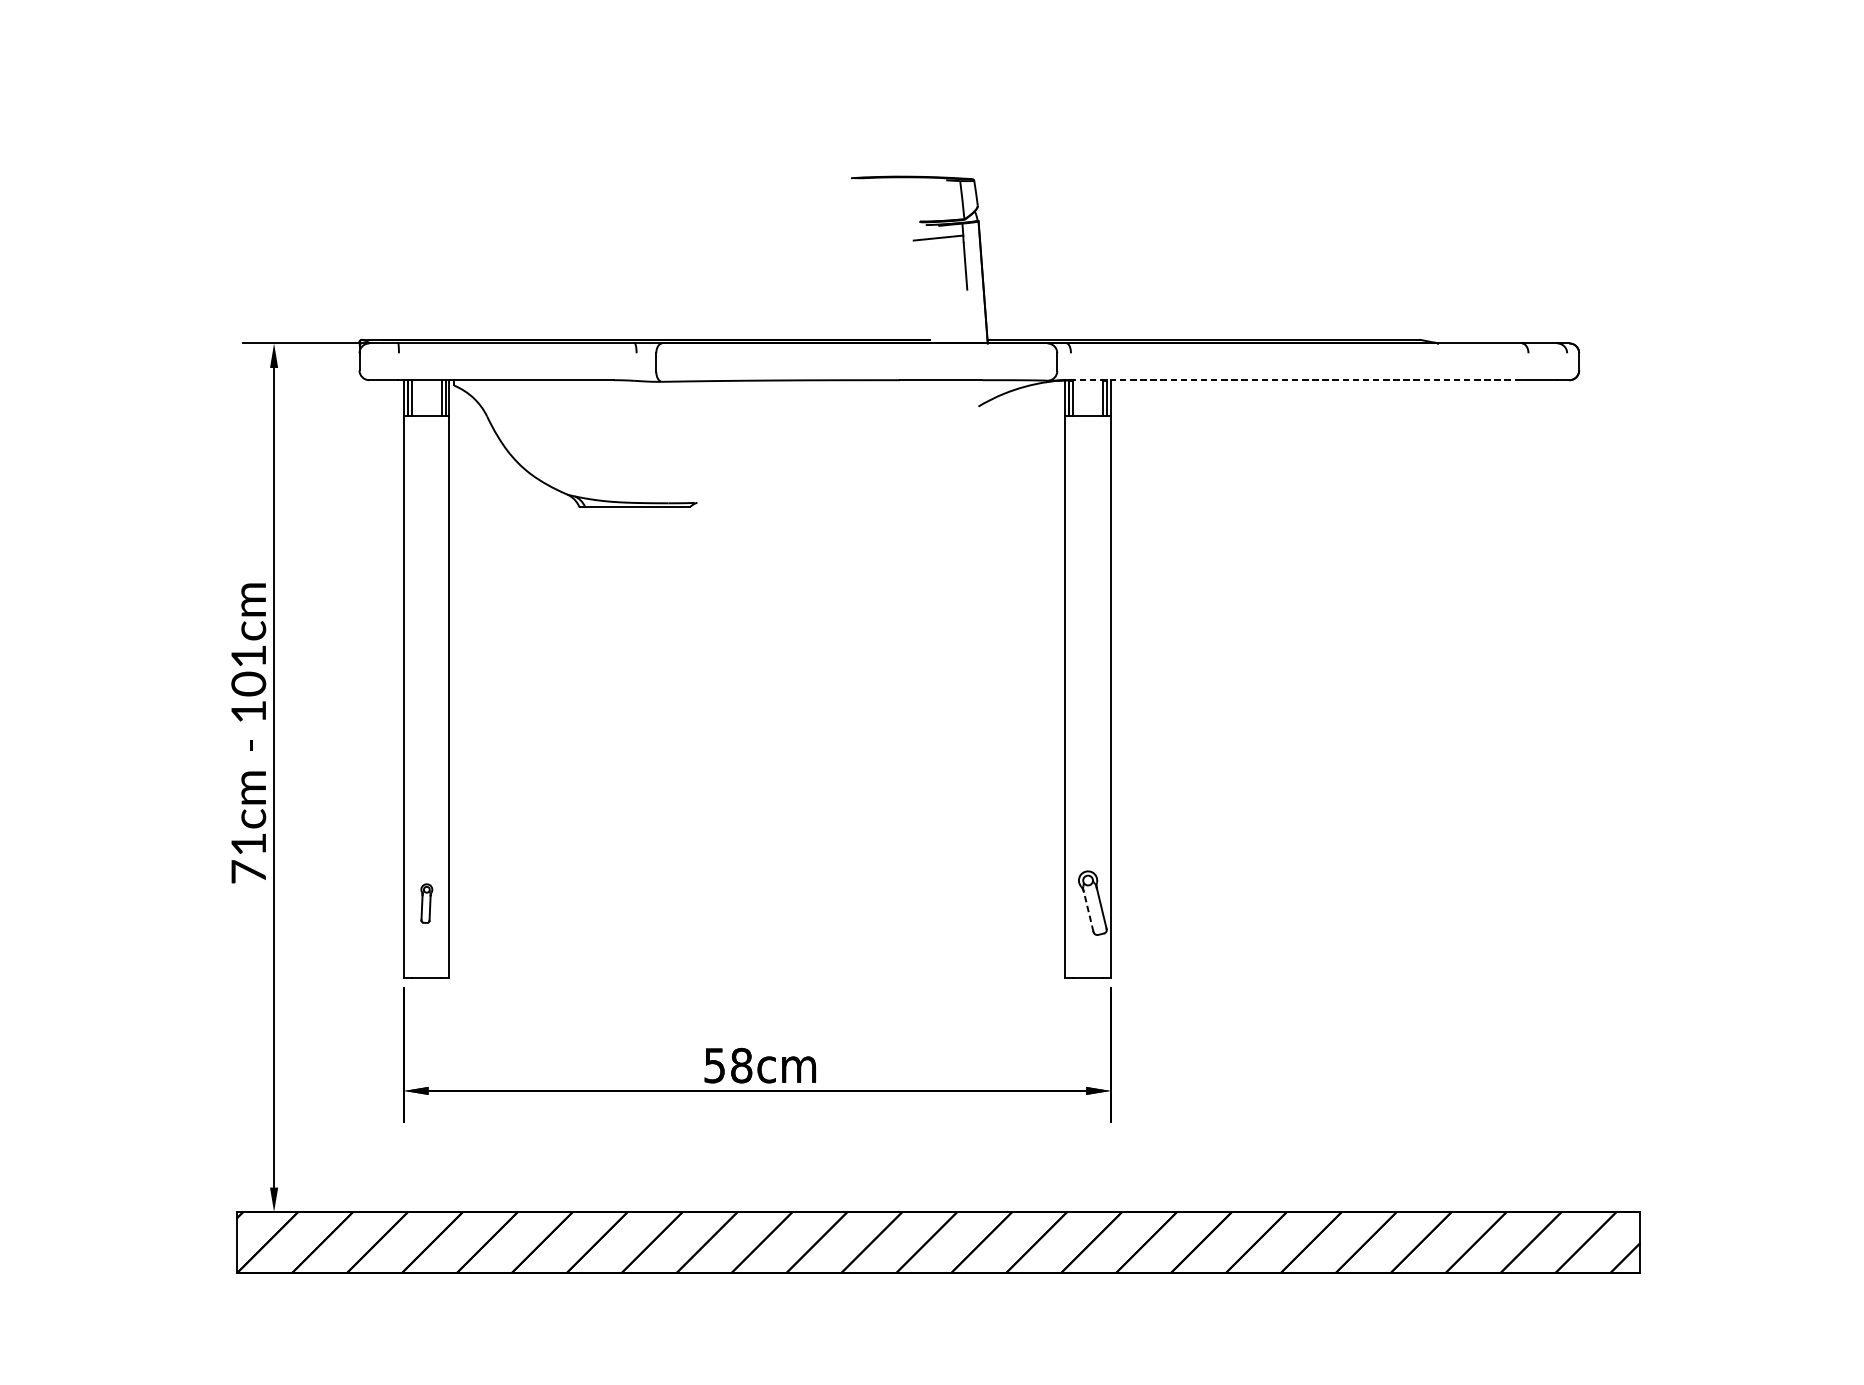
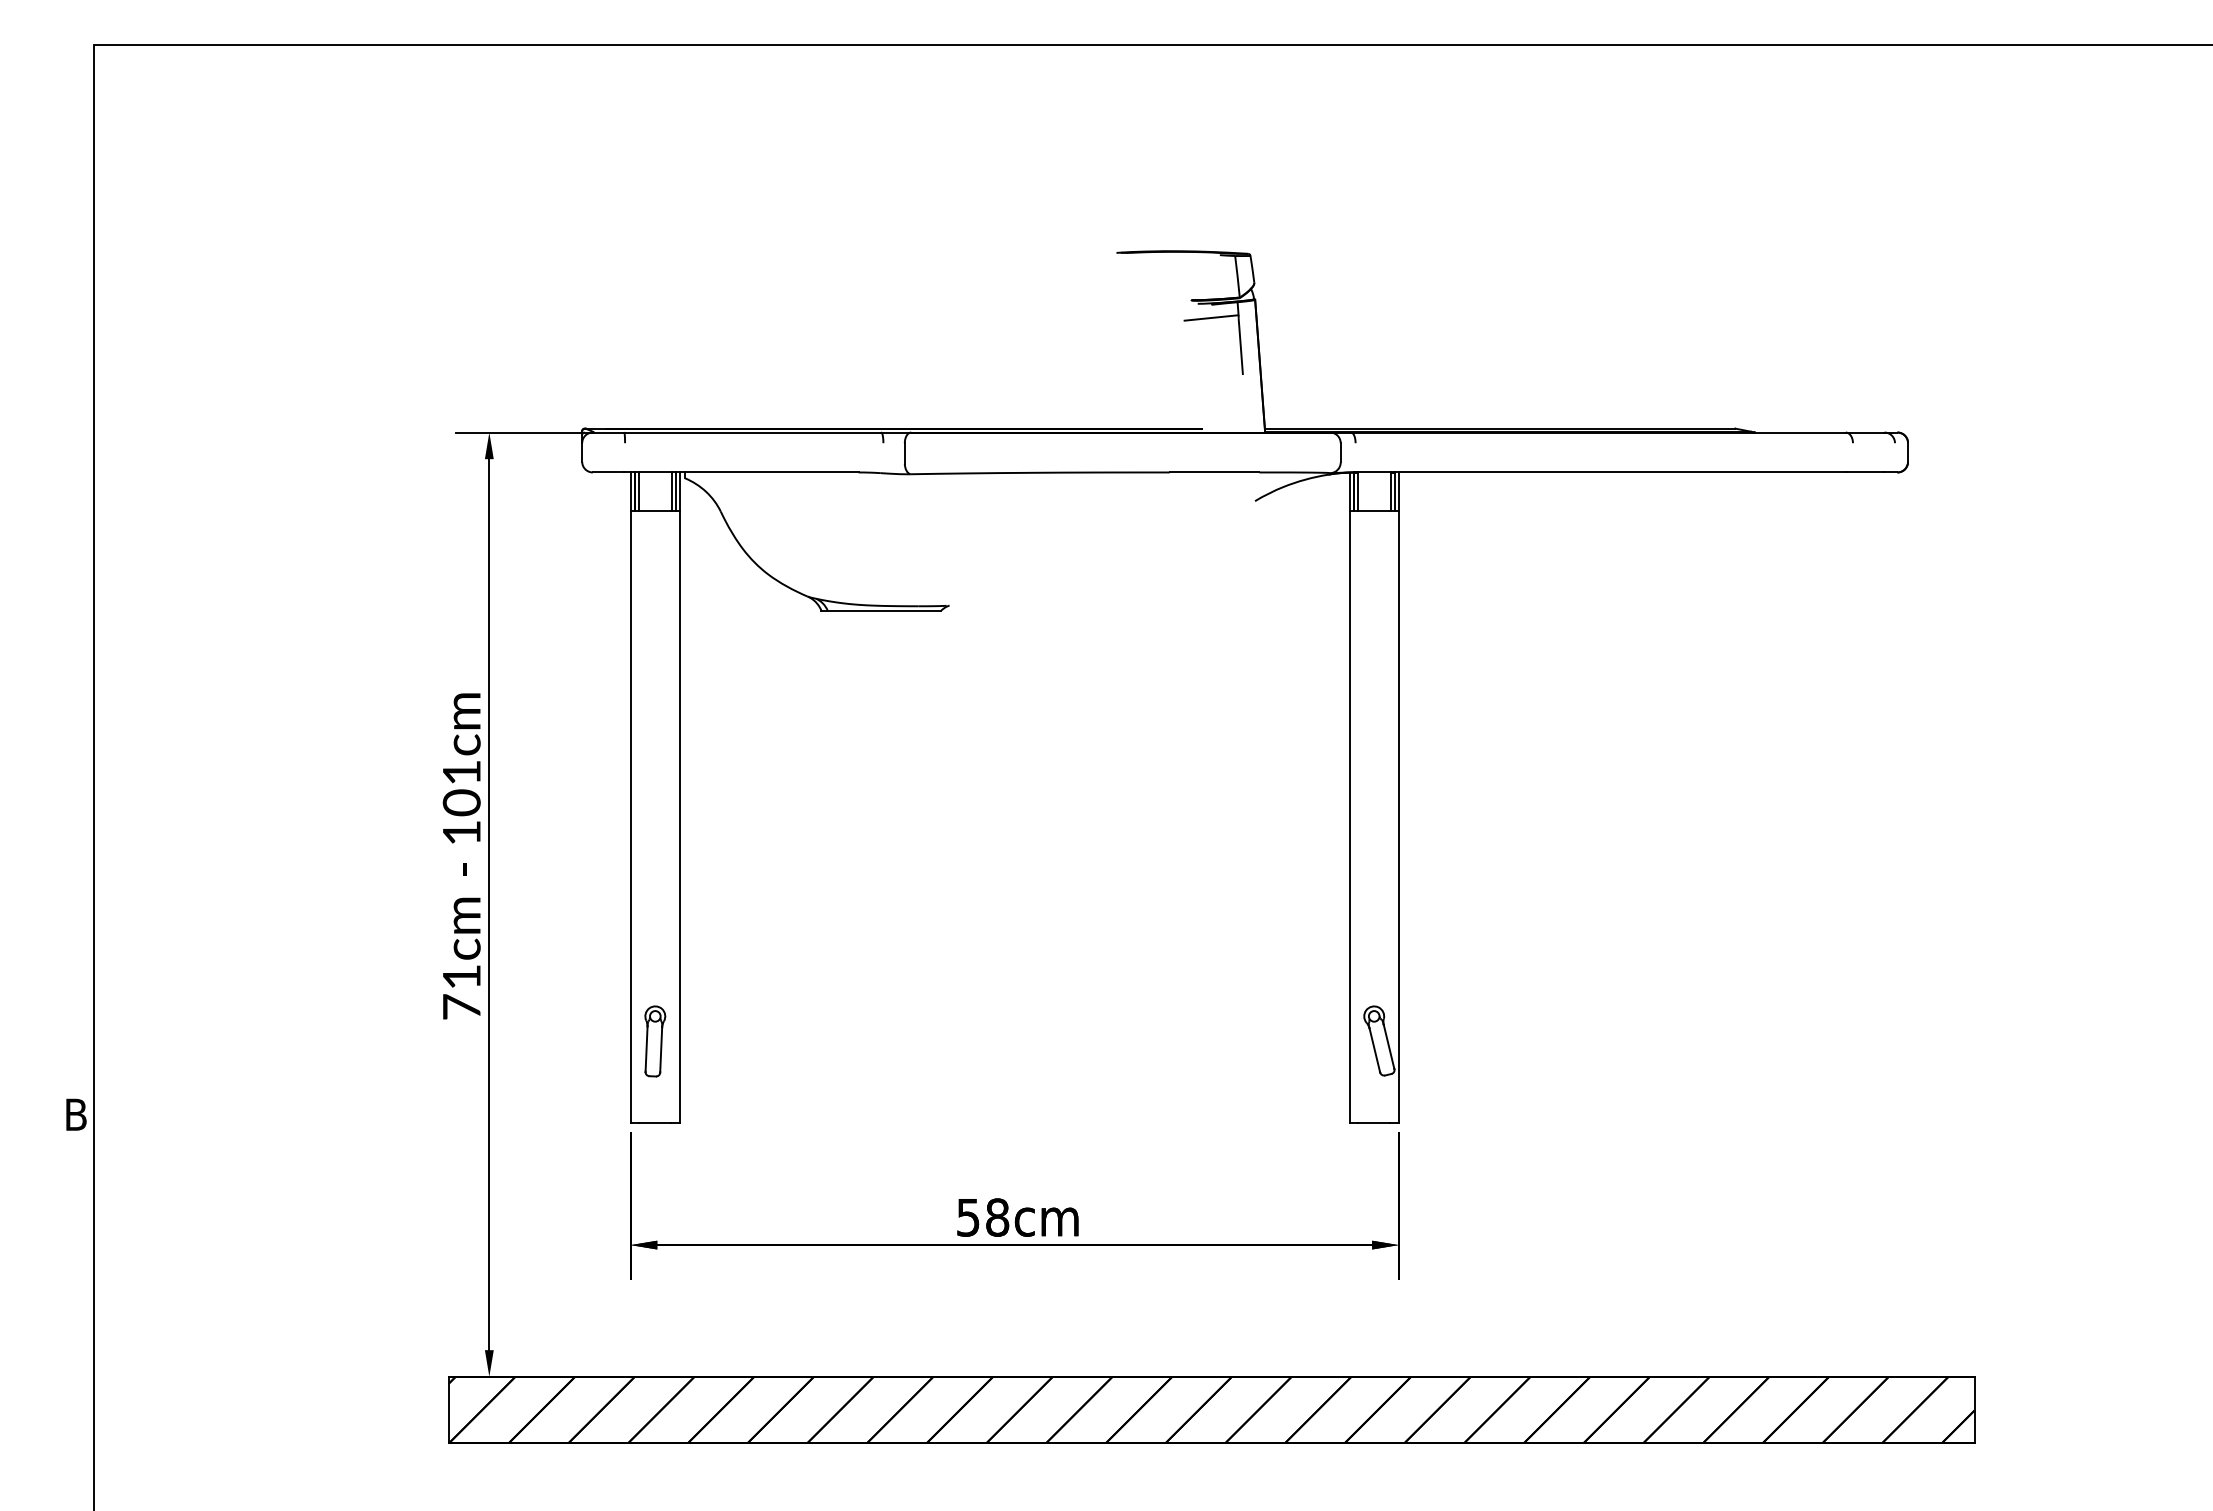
line: (1295, 380) -> (1599, 472), dashed -> solid
part: (426, 903) -> (655, 1041), size x1.67
line: (1088, 911) -> (1374, 1049), dashed -> solid

